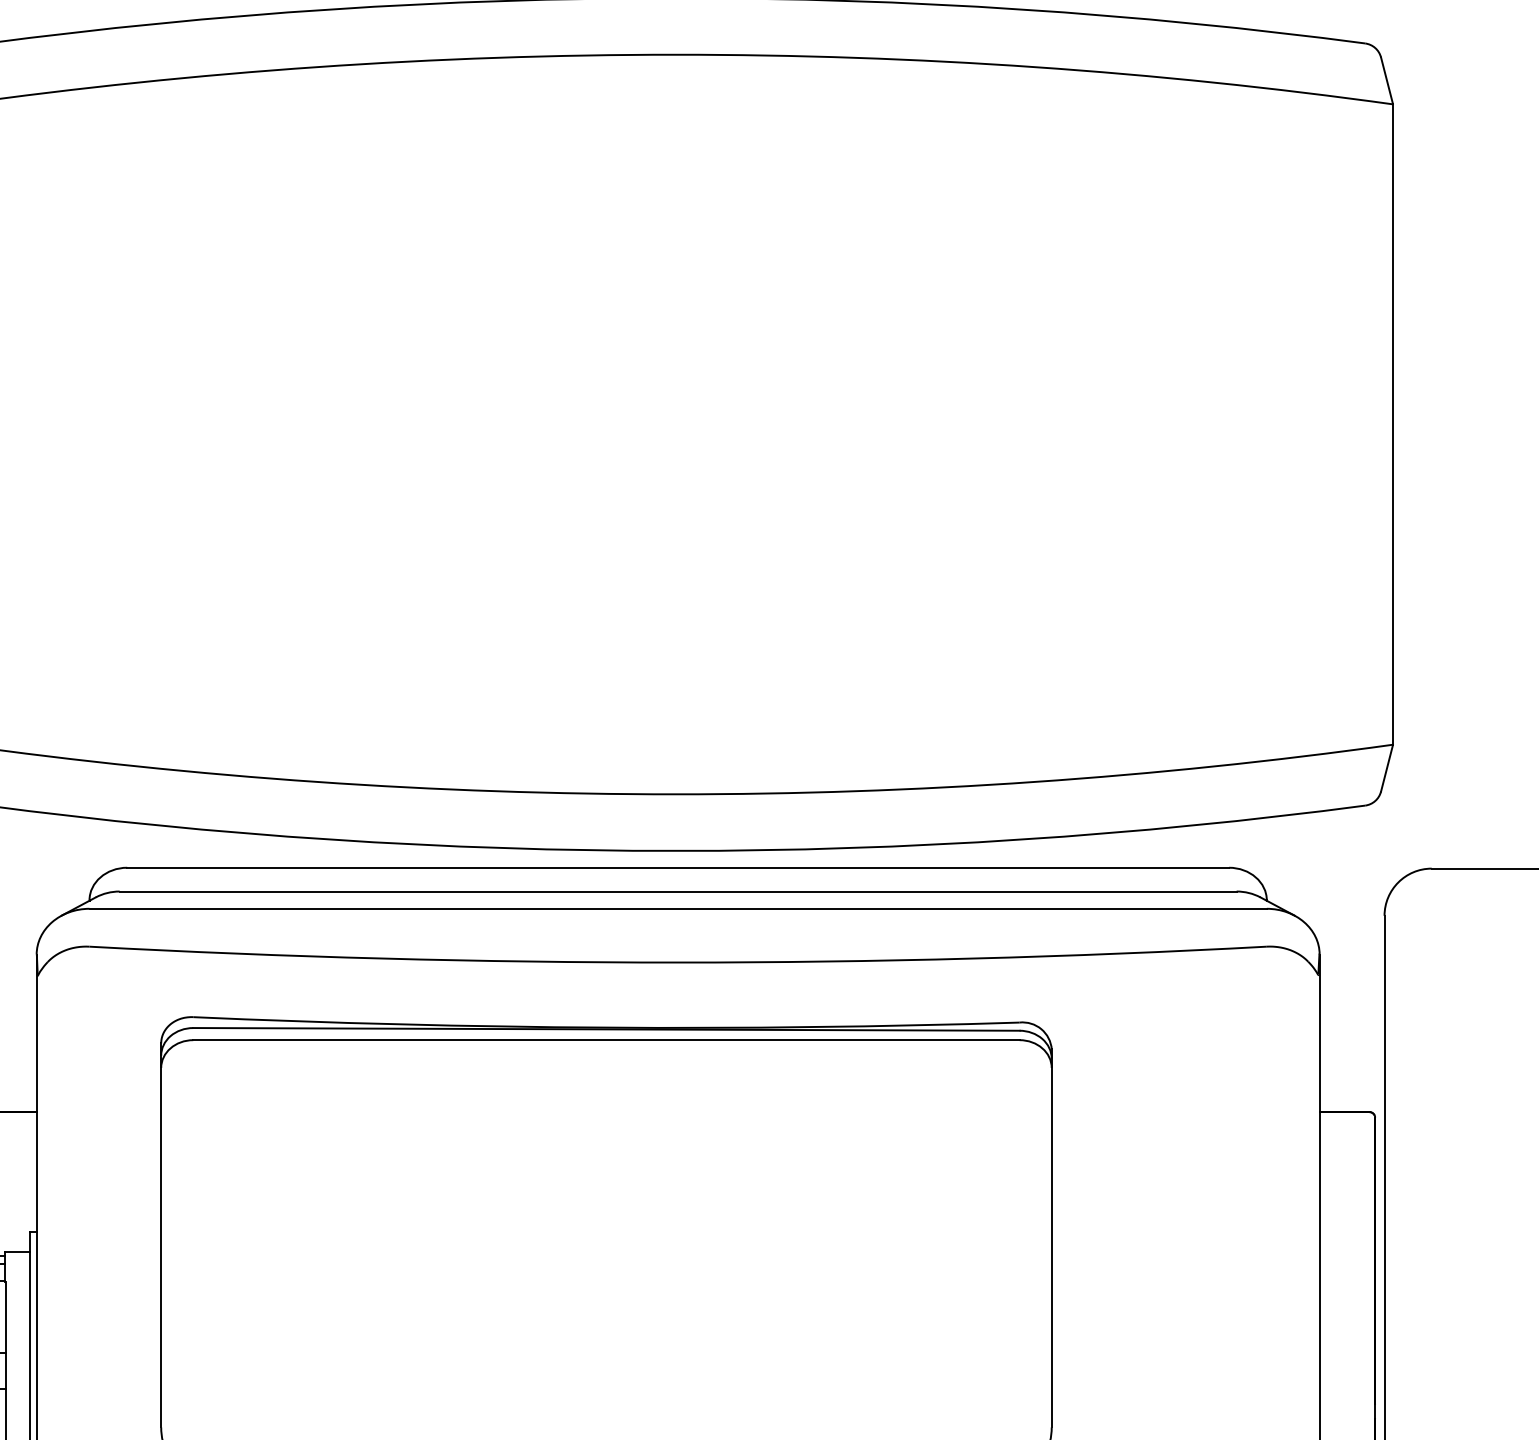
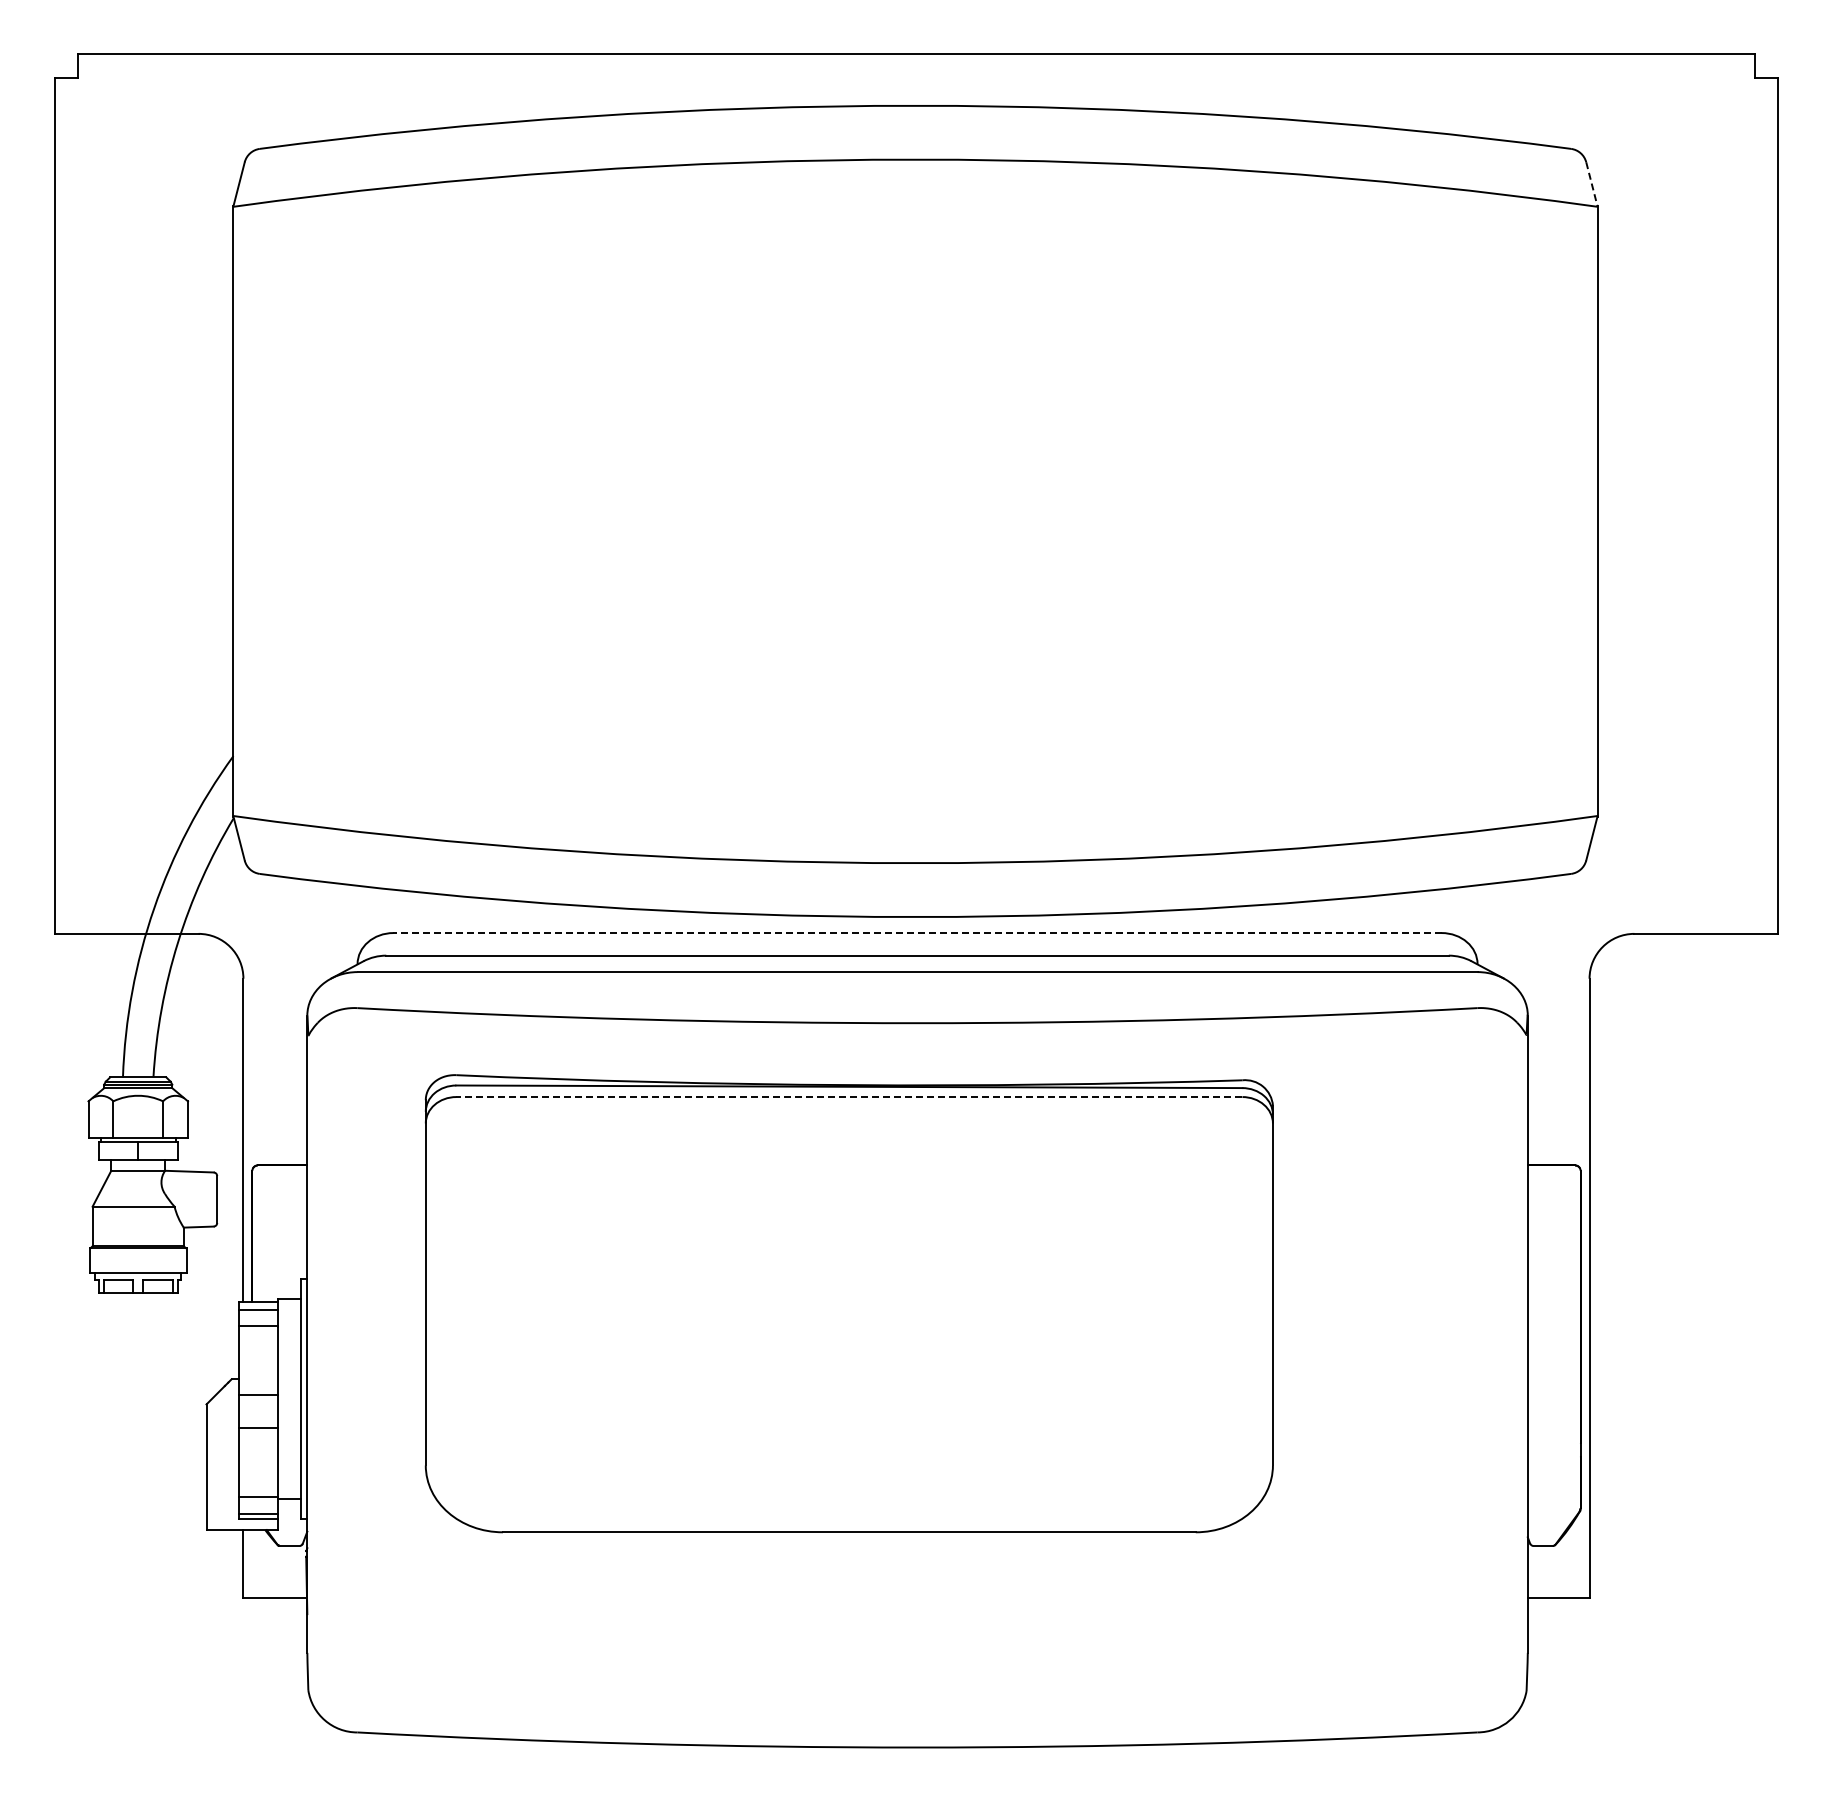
line: (1386, 80) -> (1591, 184), solid -> dashed
line: (678, 868) -> (917, 933), solid -> dashed
line: (605, 1040) -> (848, 1097), solid -> dashed

